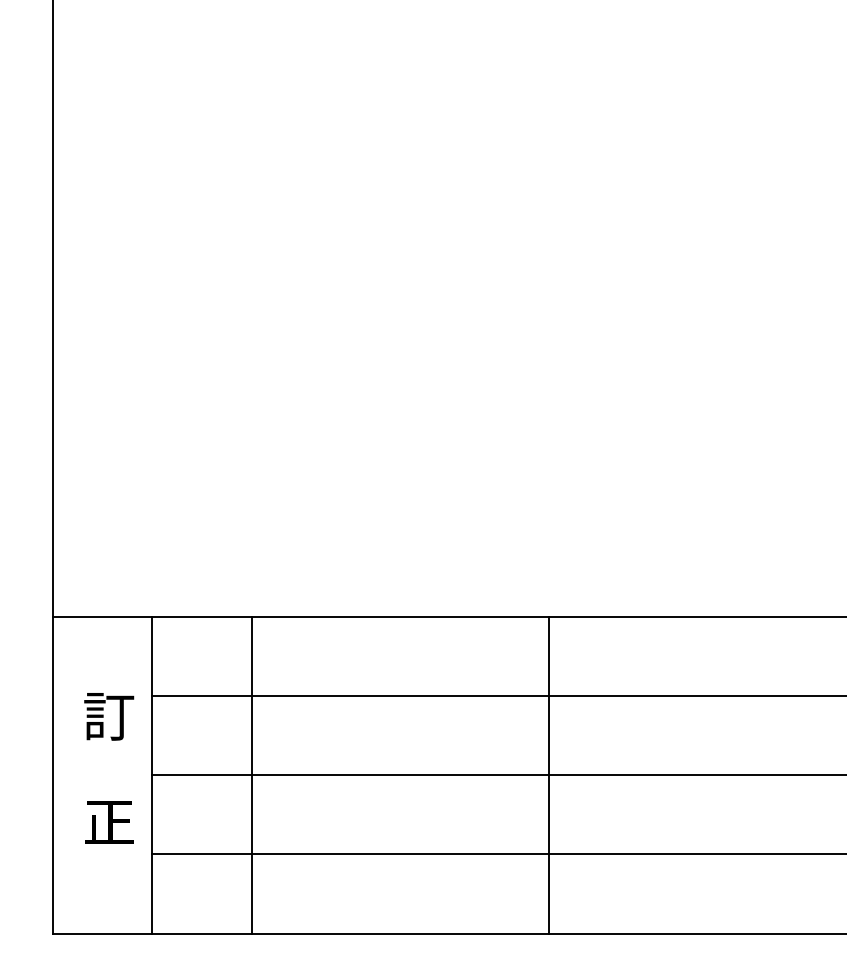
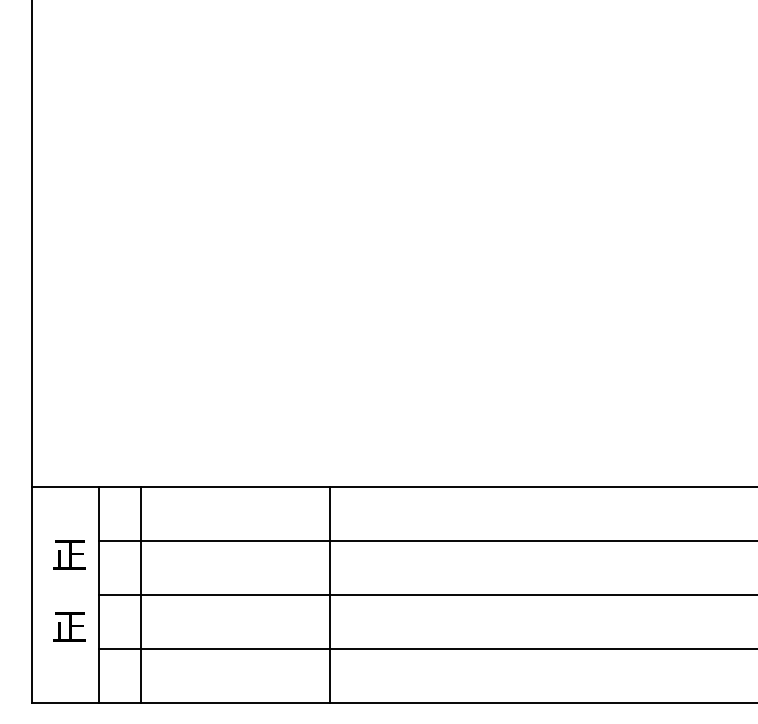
text: (108, 716) -> (69, 554), 訂 -> 正
line: (251, 774) -> (140, 594), moved
line: (549, 774) -> (330, 594), moved

